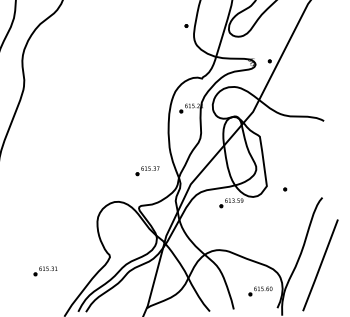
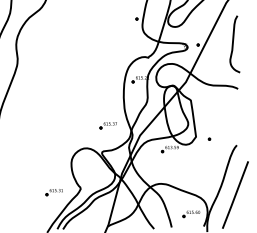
curve: (317, 60) -> (233, 44), added
part: (44, 271) -> (53, 192), moved

